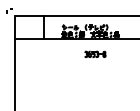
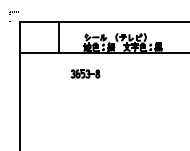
part: (95, 54) -> (85, 73), moved

